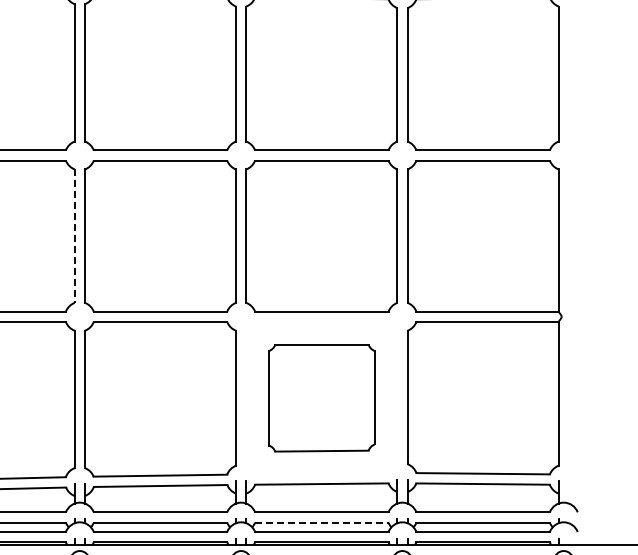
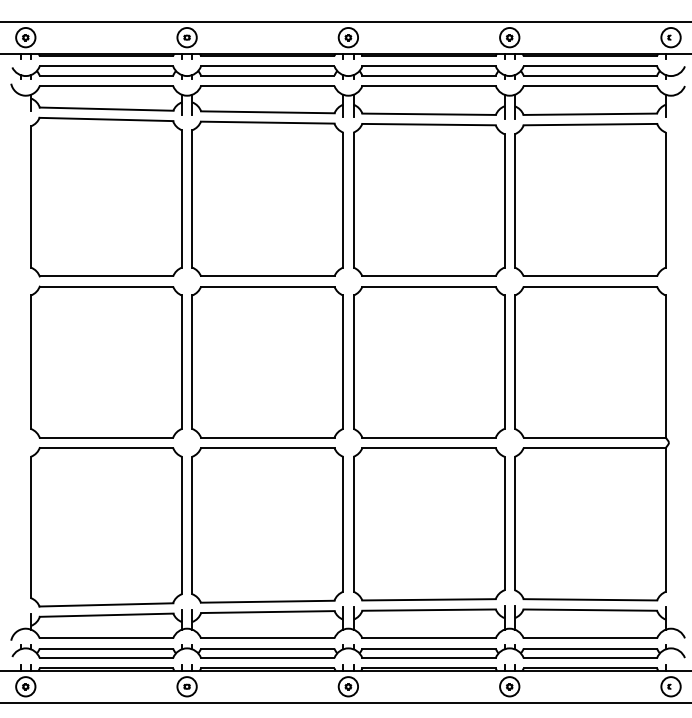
line: (74, 236) -> (181, 362), dashed -> solid
part: (322, 398) -> (429, 524), size x1.43
line: (322, 522) -> (429, 648), dashed -> solid

